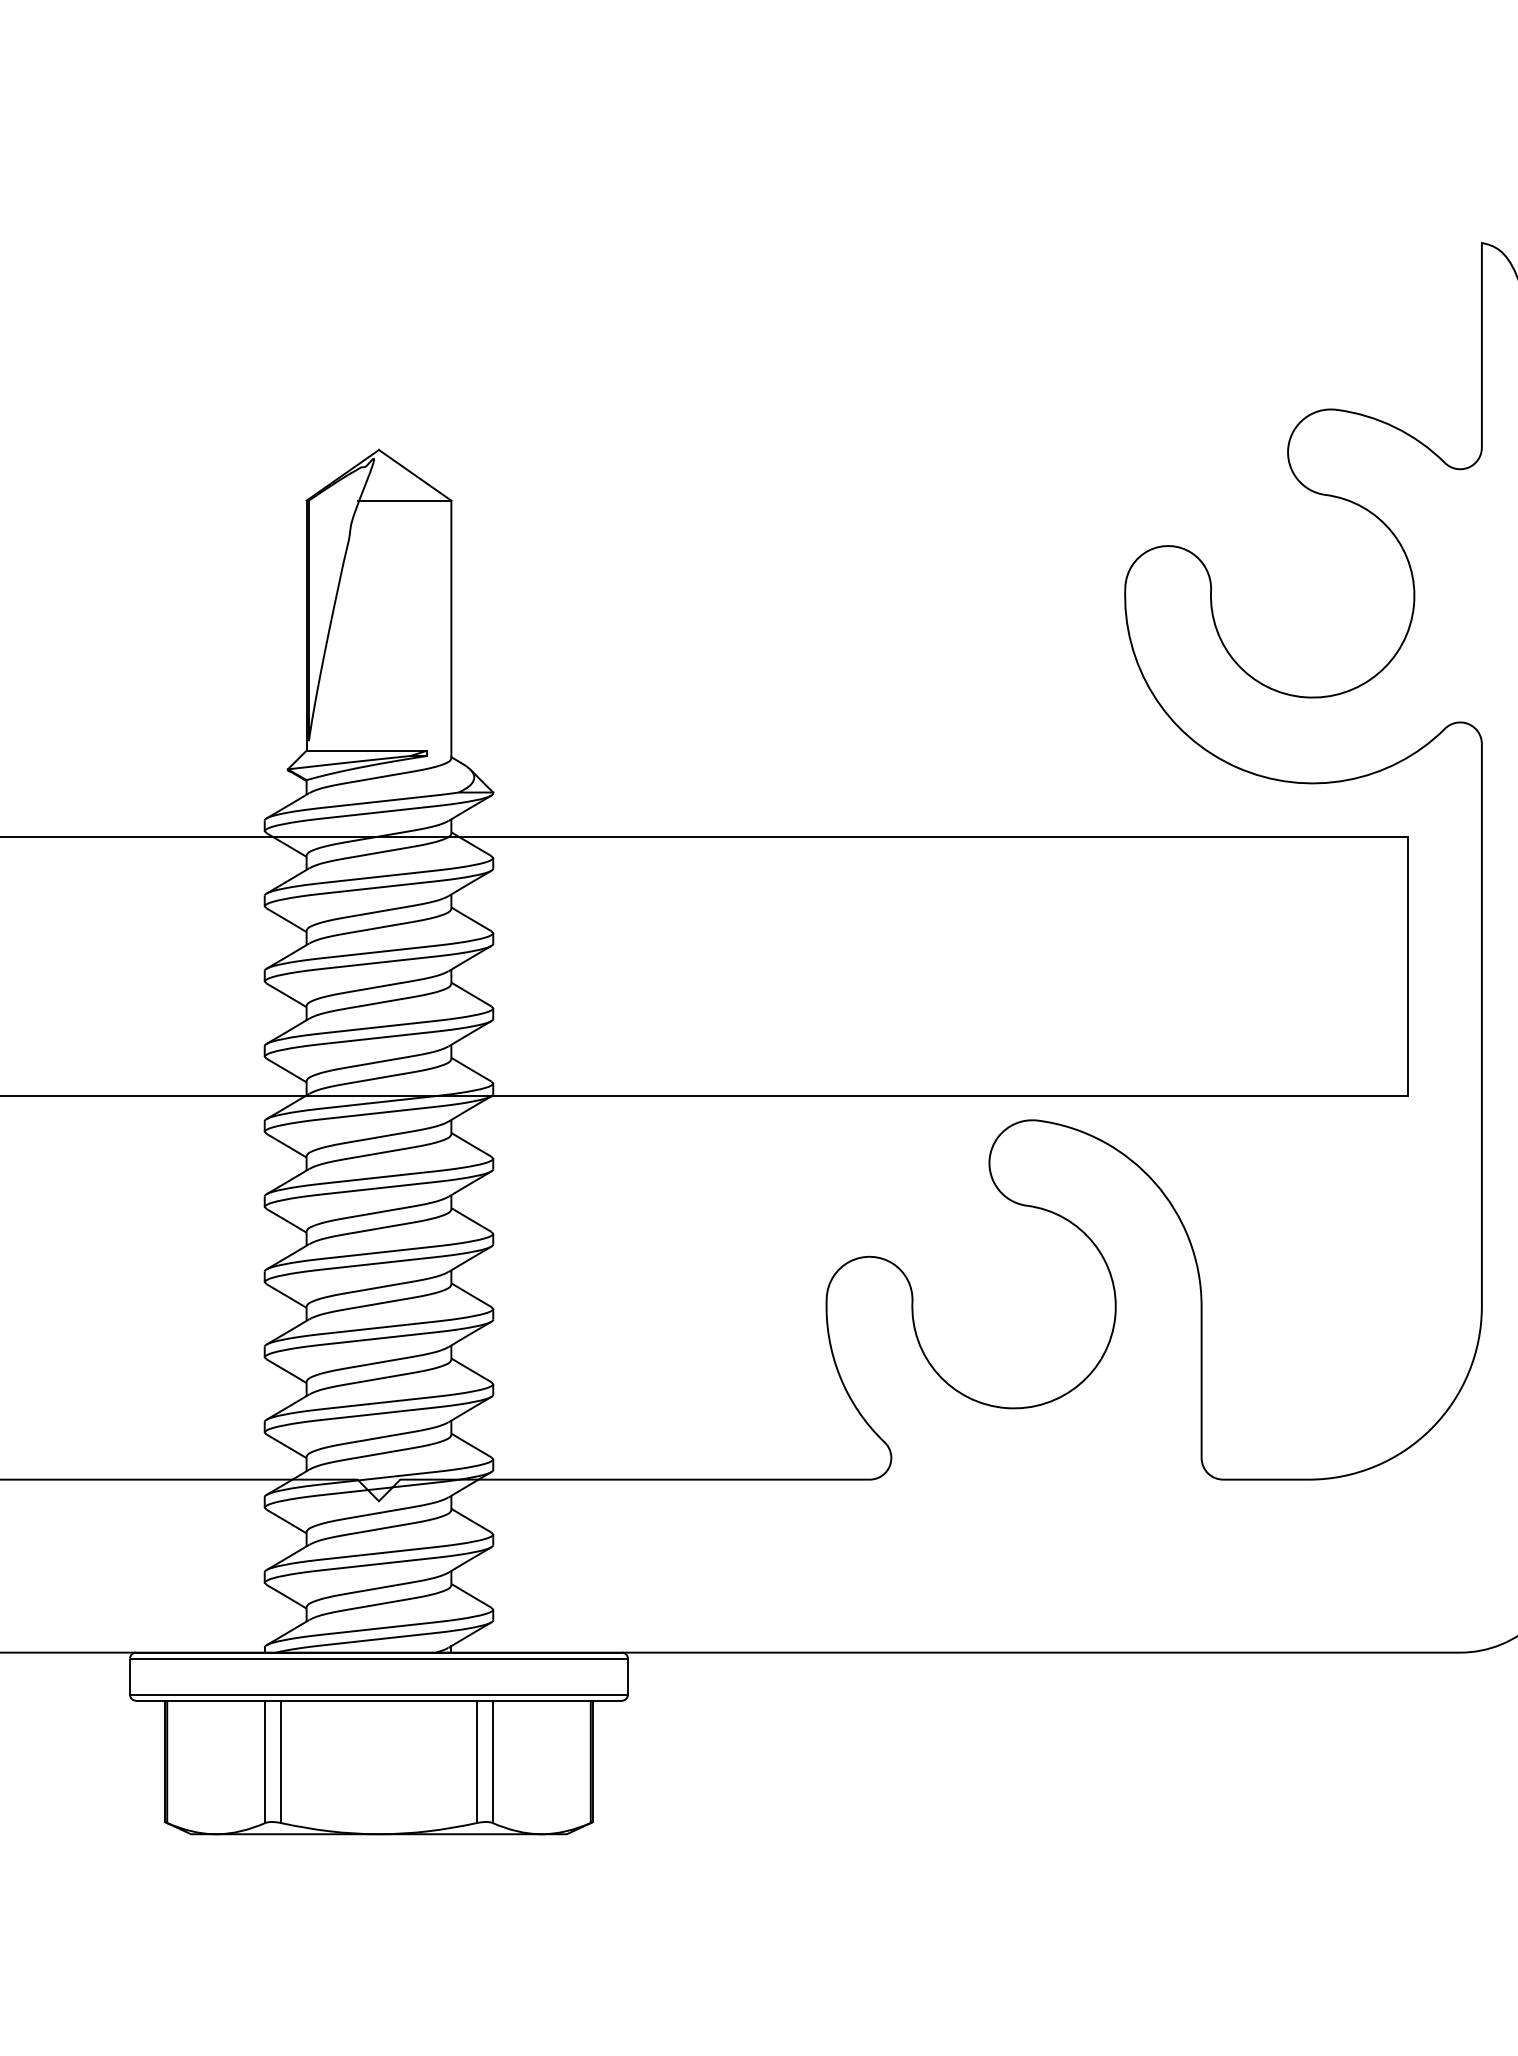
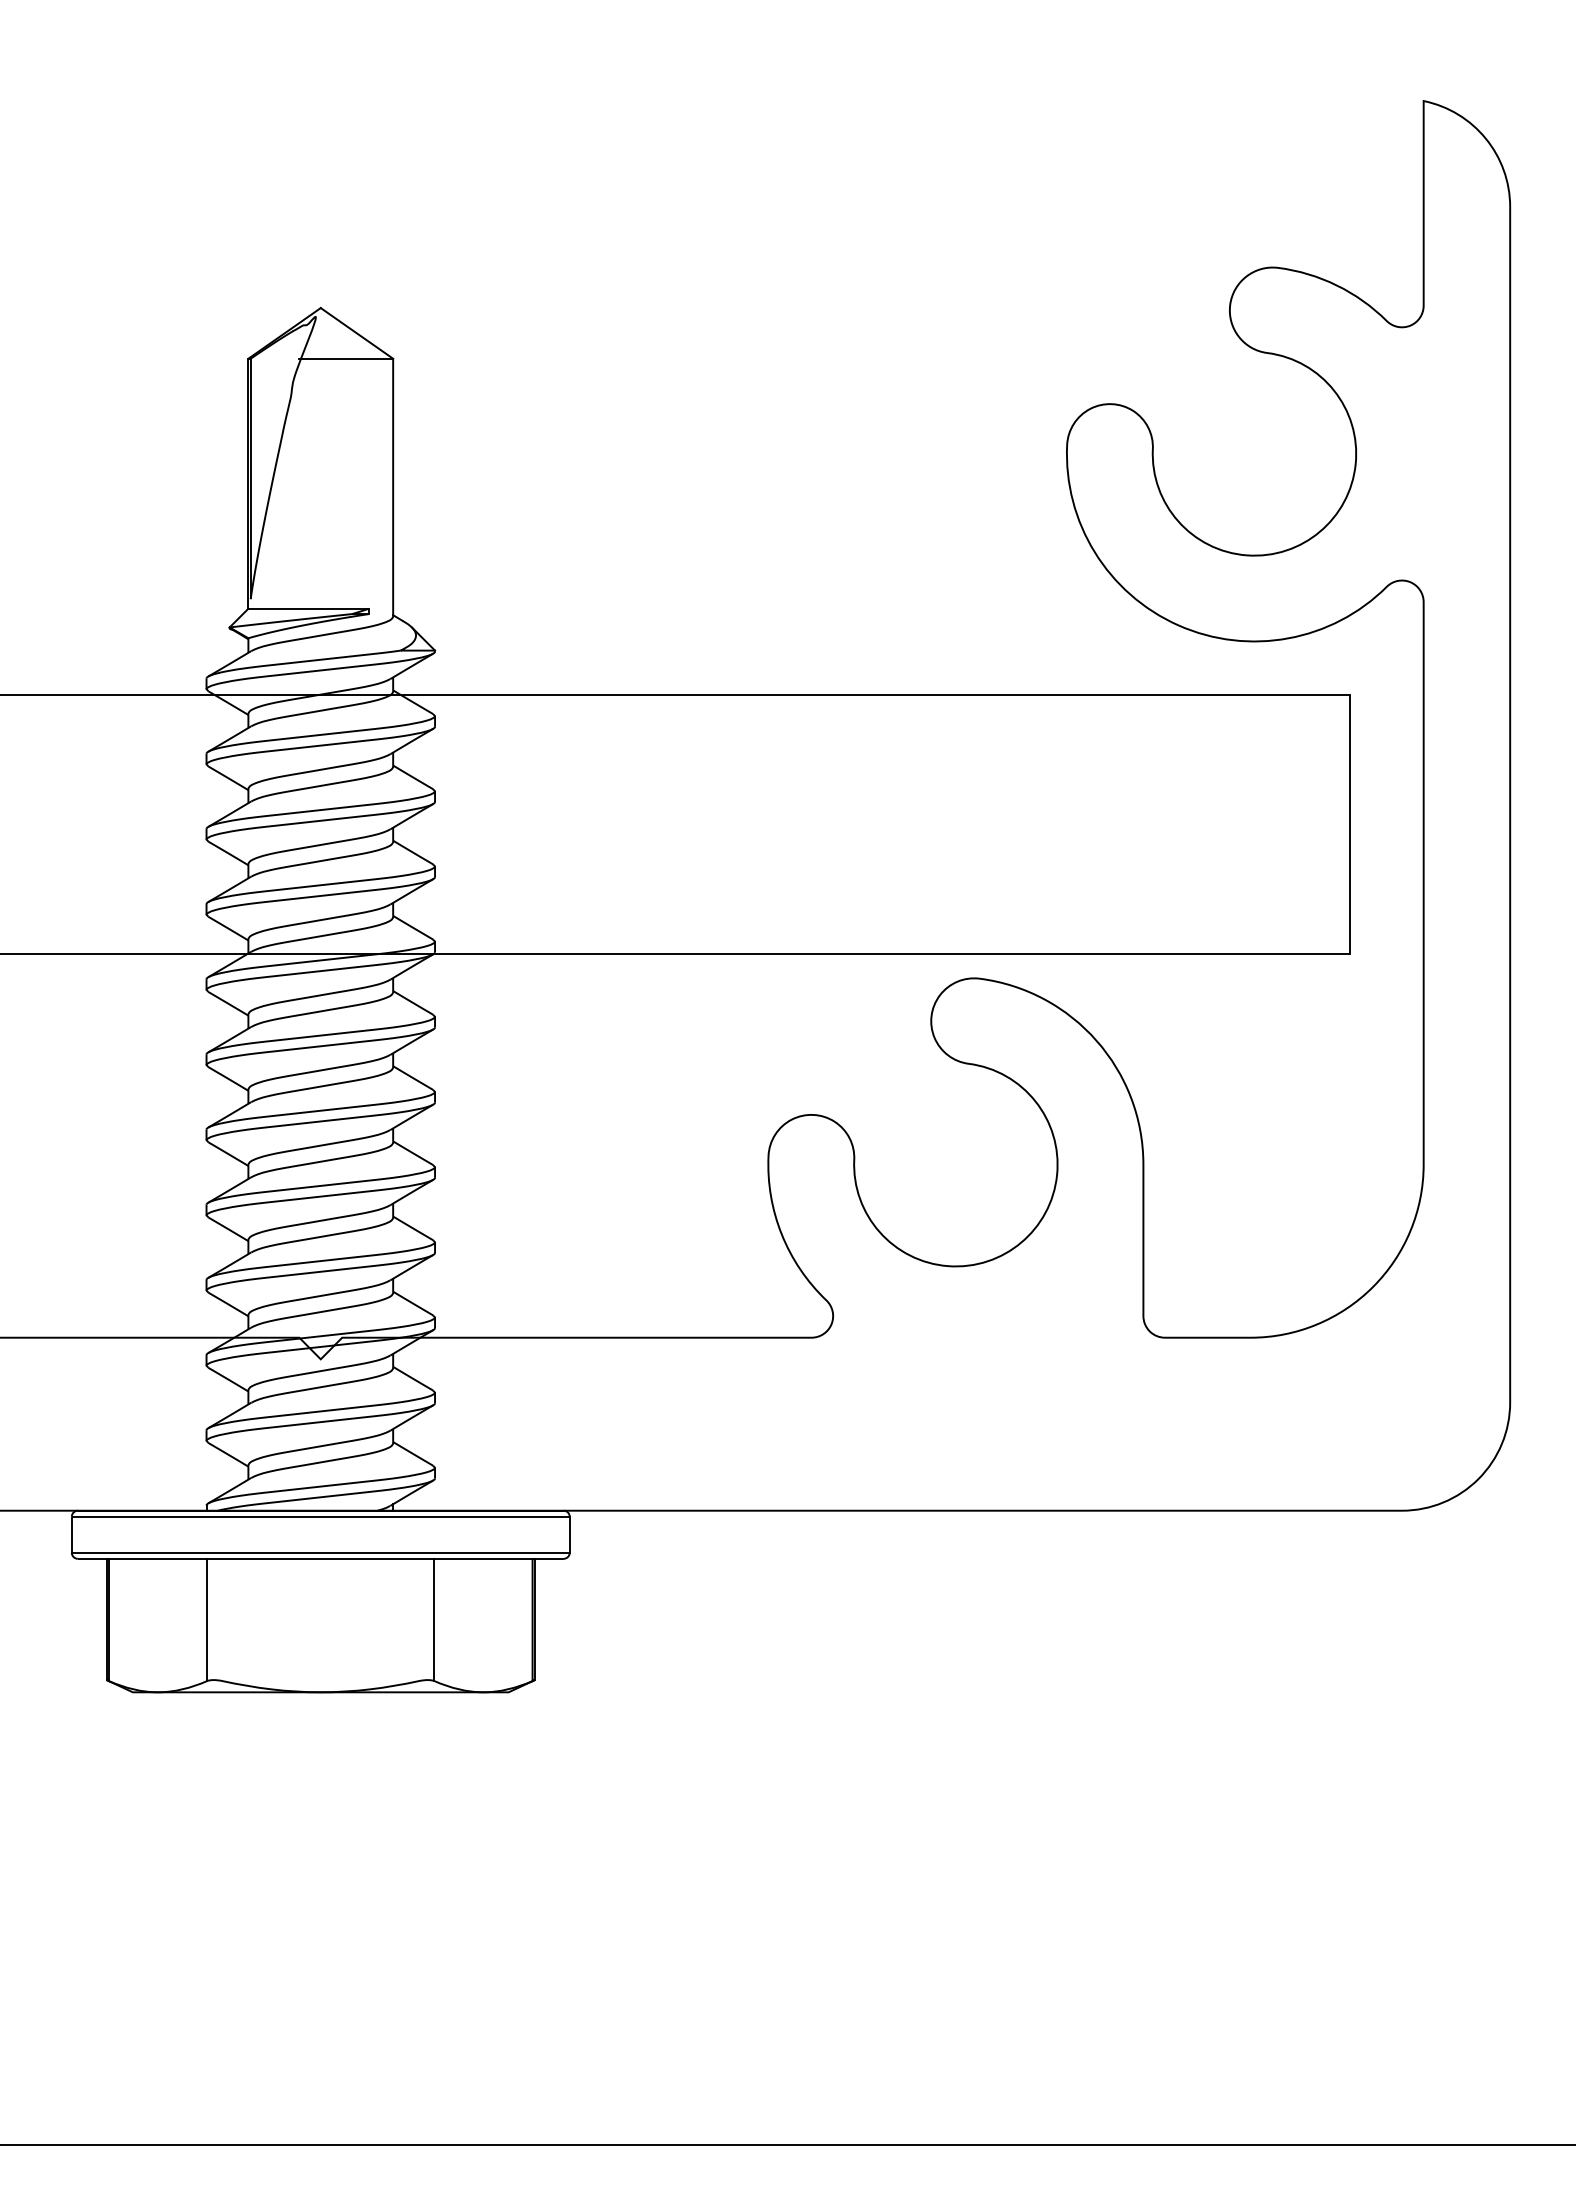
line: (280, 1761) -> (222, 1619), removed
line: (476, 1761) -> (418, 1619), removed

